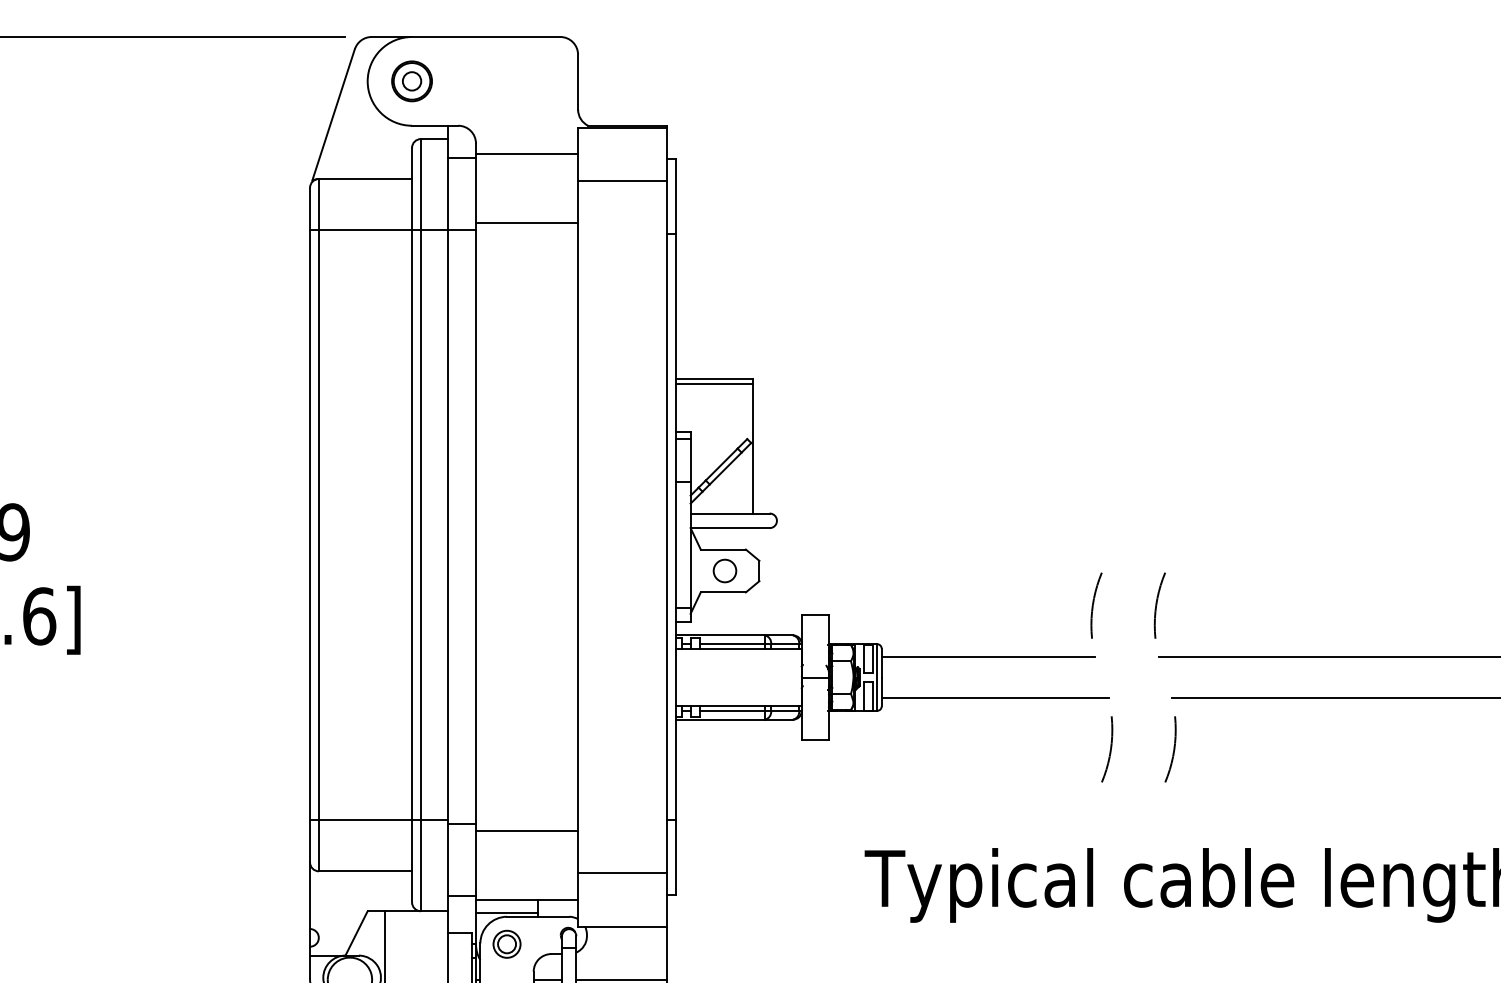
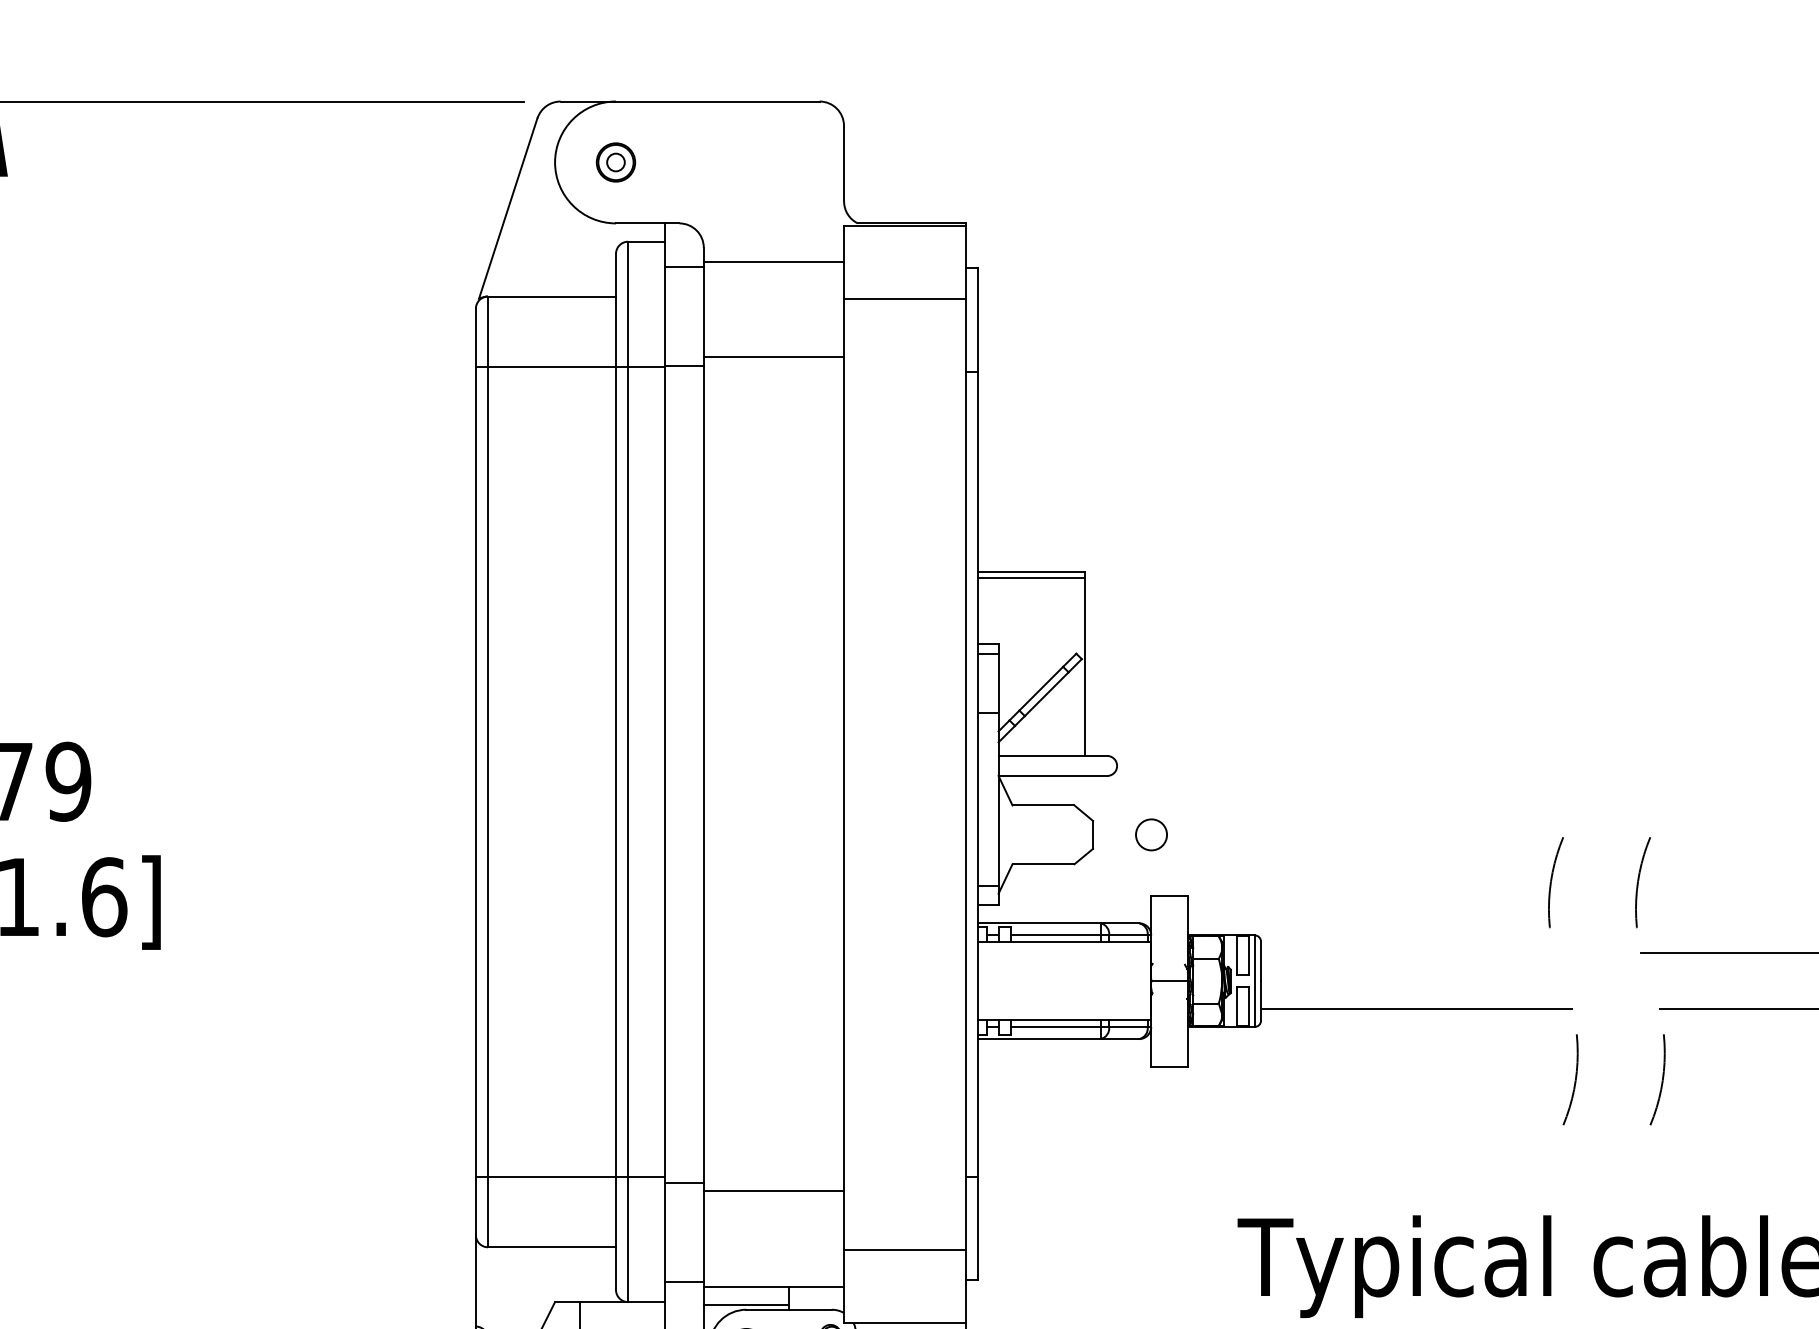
part: (411, 81) -> (615, 162), size x0.7
circle: (724, 570) -> (1150, 834), moved
line: (988, 657) -> (1407, 953), removed

